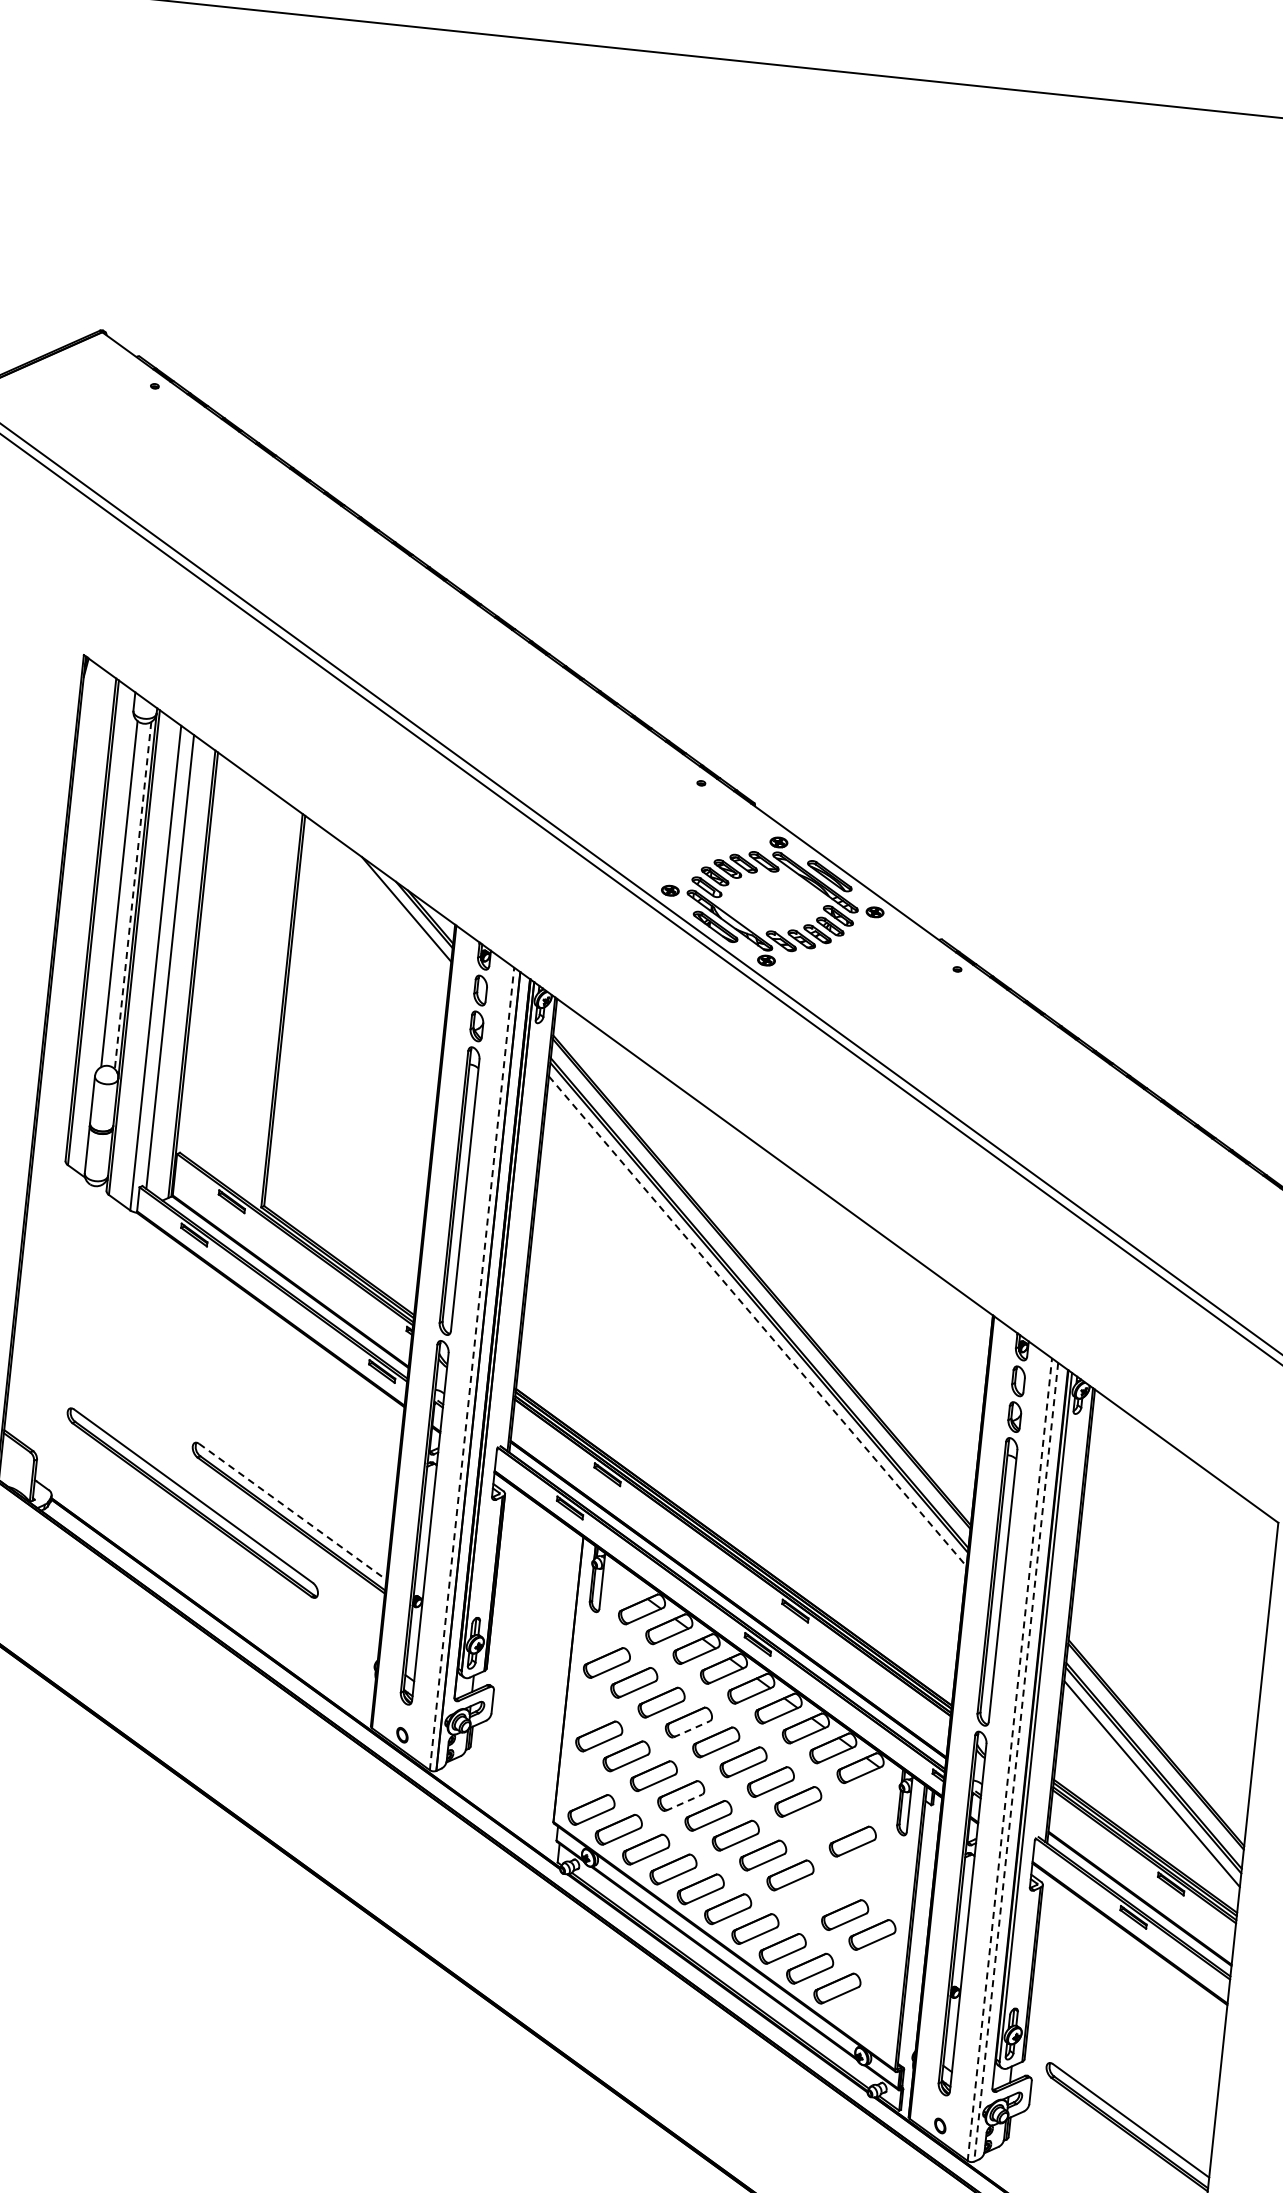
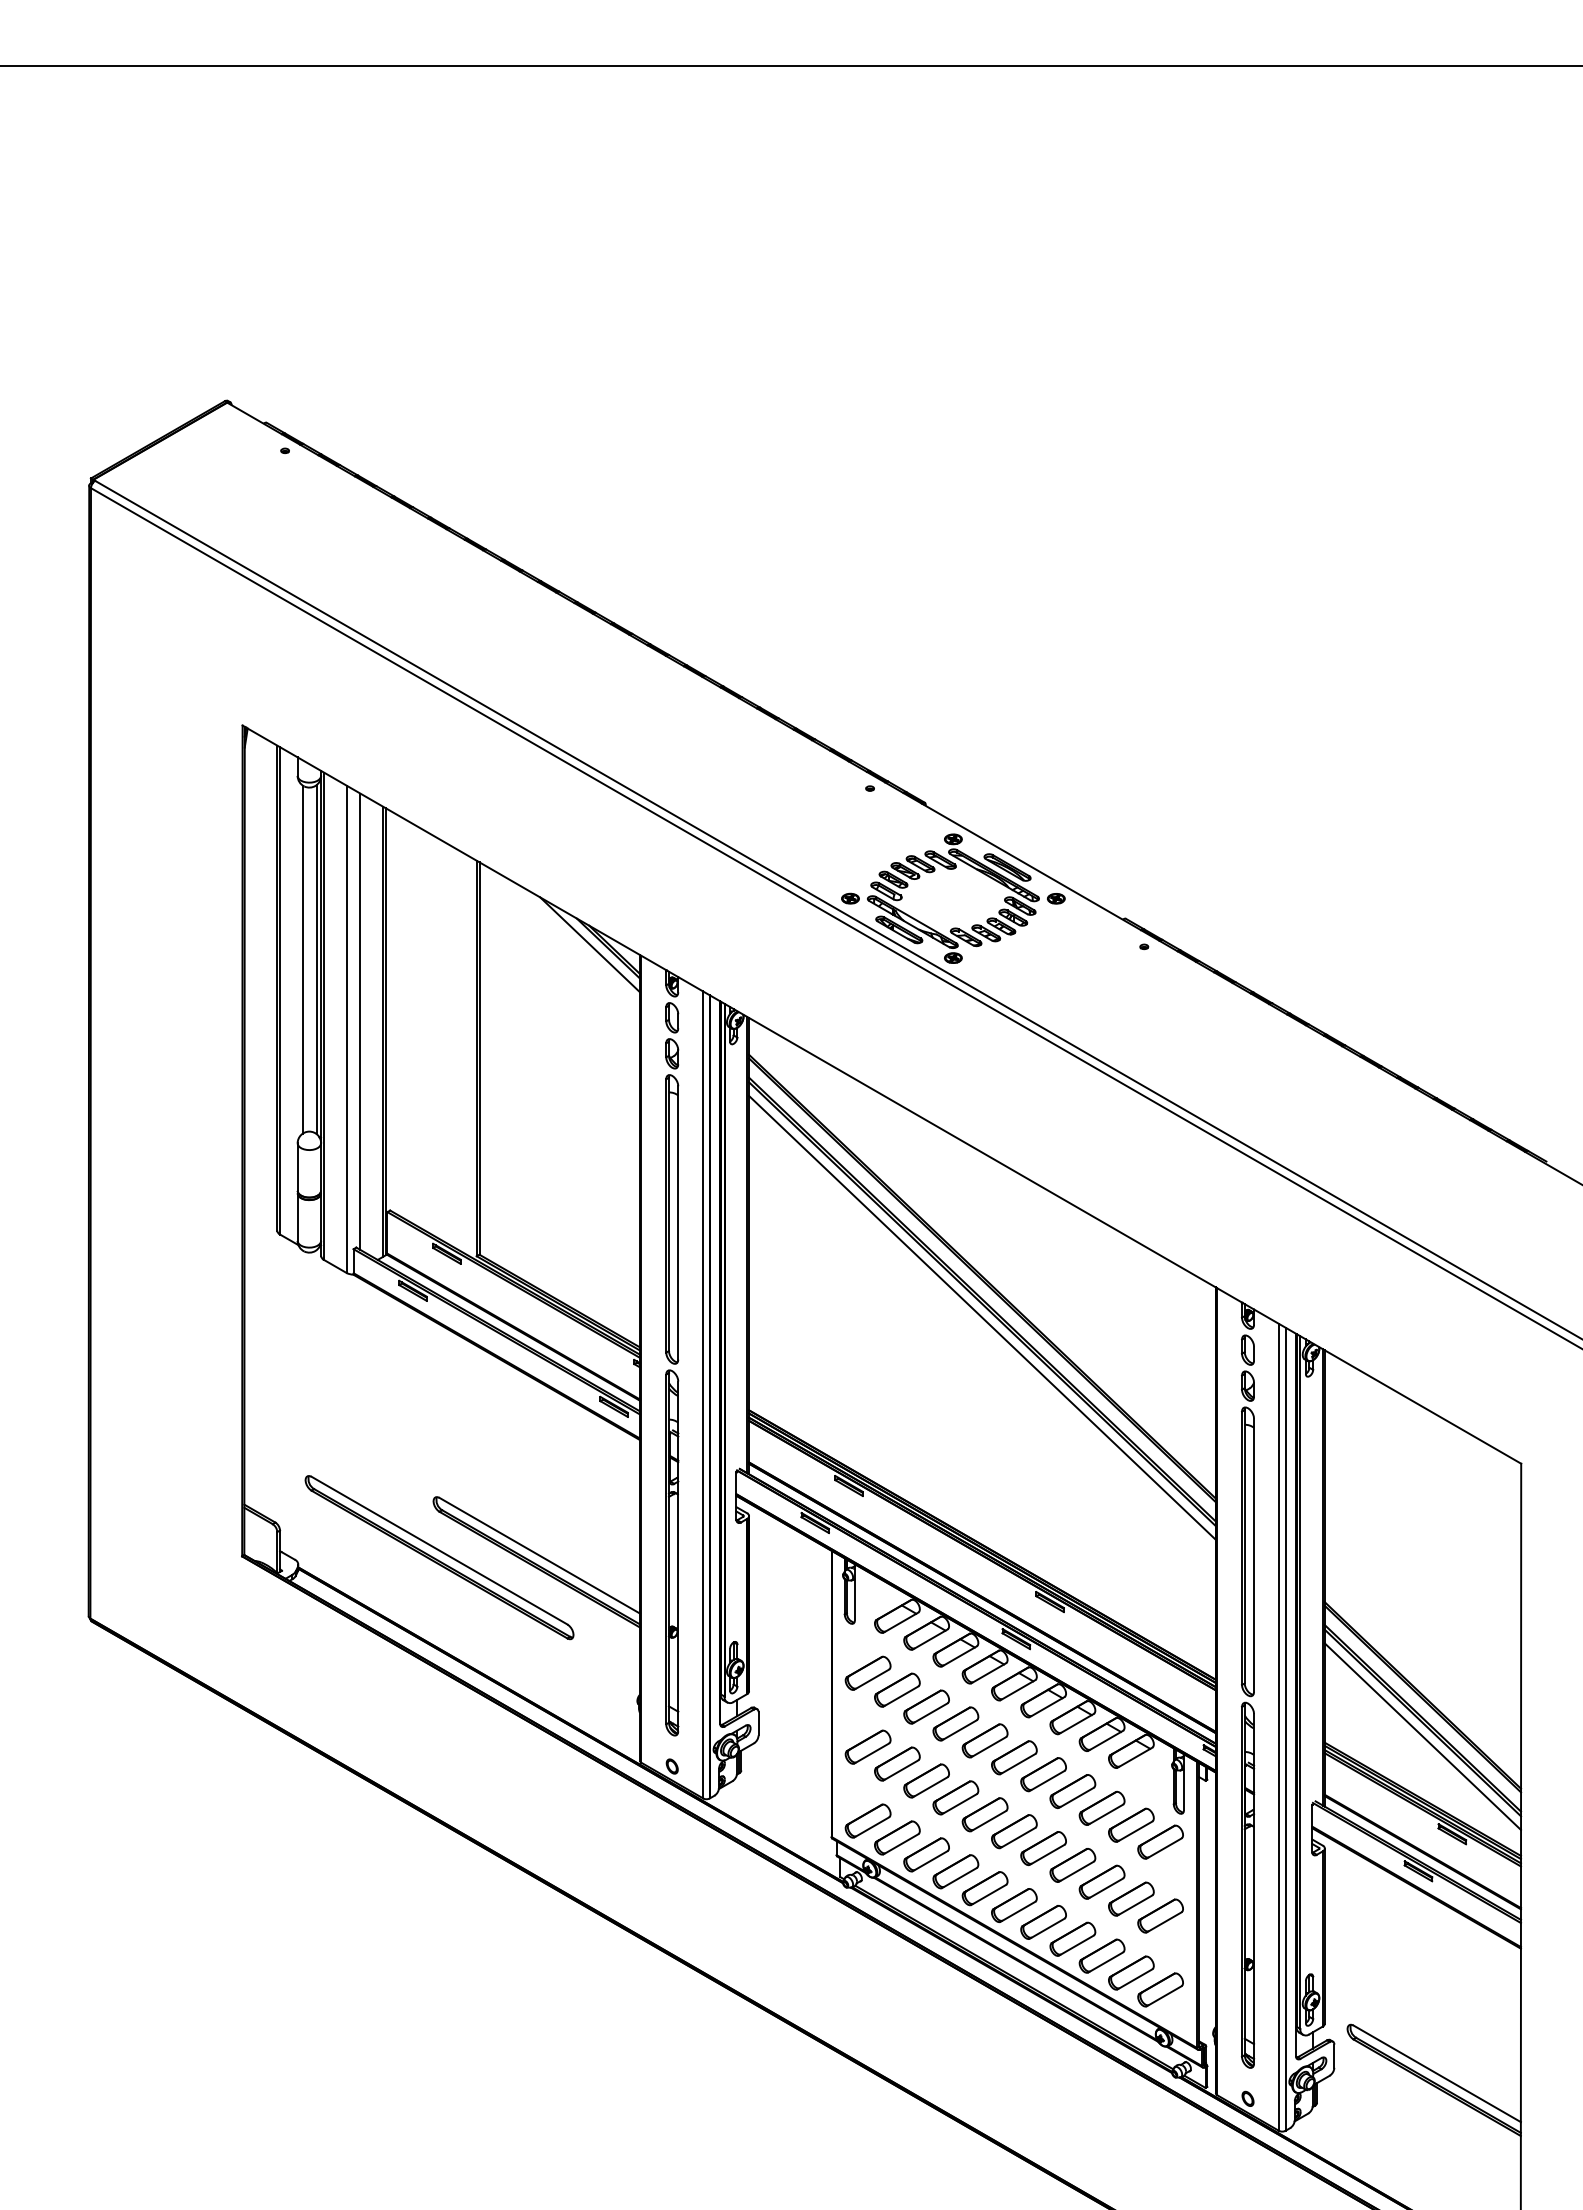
line: (132, 895) -> (316, 959), dashed -> solid
line: (757, 1321) -> (982, 1317), dashed -> solid
line: (472, 1368) -> (703, 1394), dashed -> solid
line: (292, 1511) -> (539, 1555), dashed -> solid
line: (691, 1729) -> (959, 1730), dashed -> solid
line: (1009, 1759) -> (1278, 1727), dashed -> solid
line: (1016, 1762) -> (1285, 1729), dashed -> solid
line: (684, 1802) -> (959, 1803), dashed -> solid
part: (825, 1820) -> (1101, 1807), added
part: (880, 1860) -> (1160, 1841), added
part: (817, 1894) -> (1101, 1881), added
part: (864, 2008) -> (1160, 1989), added

